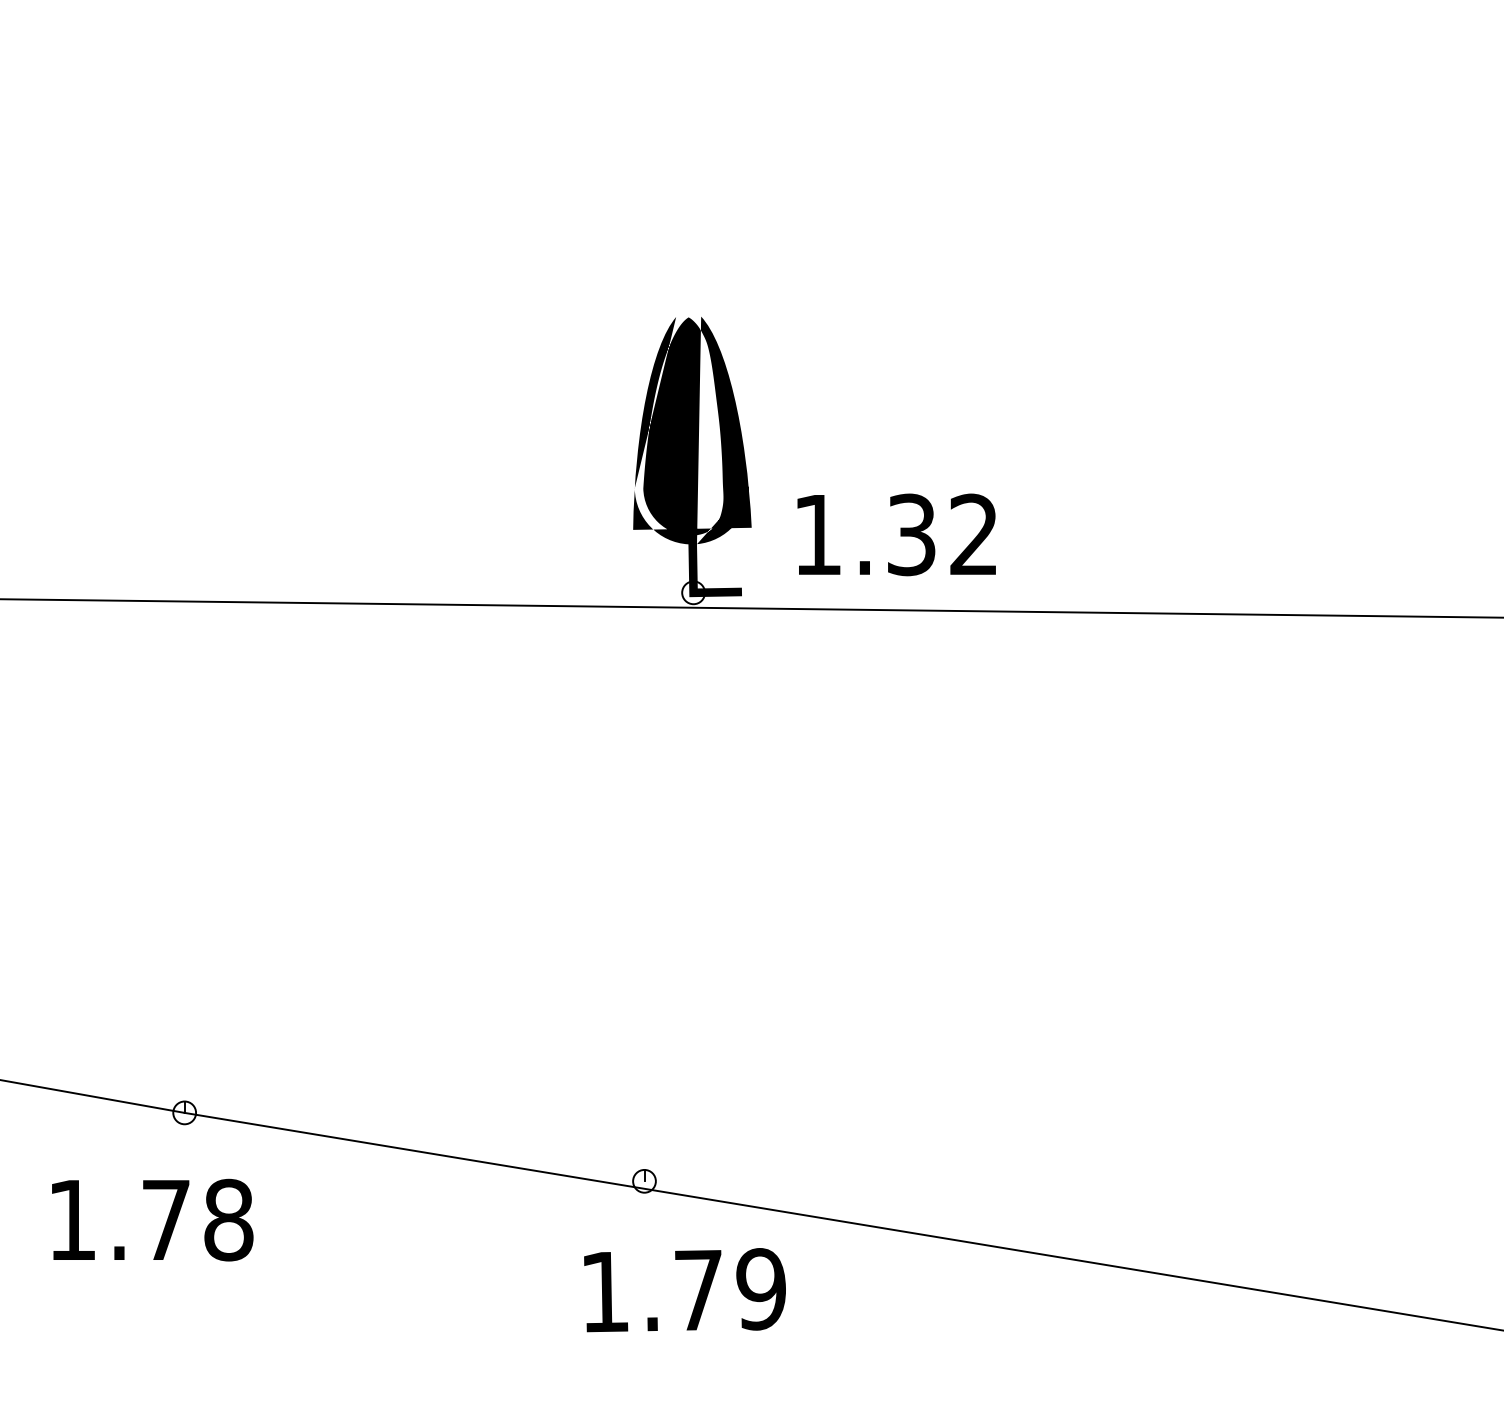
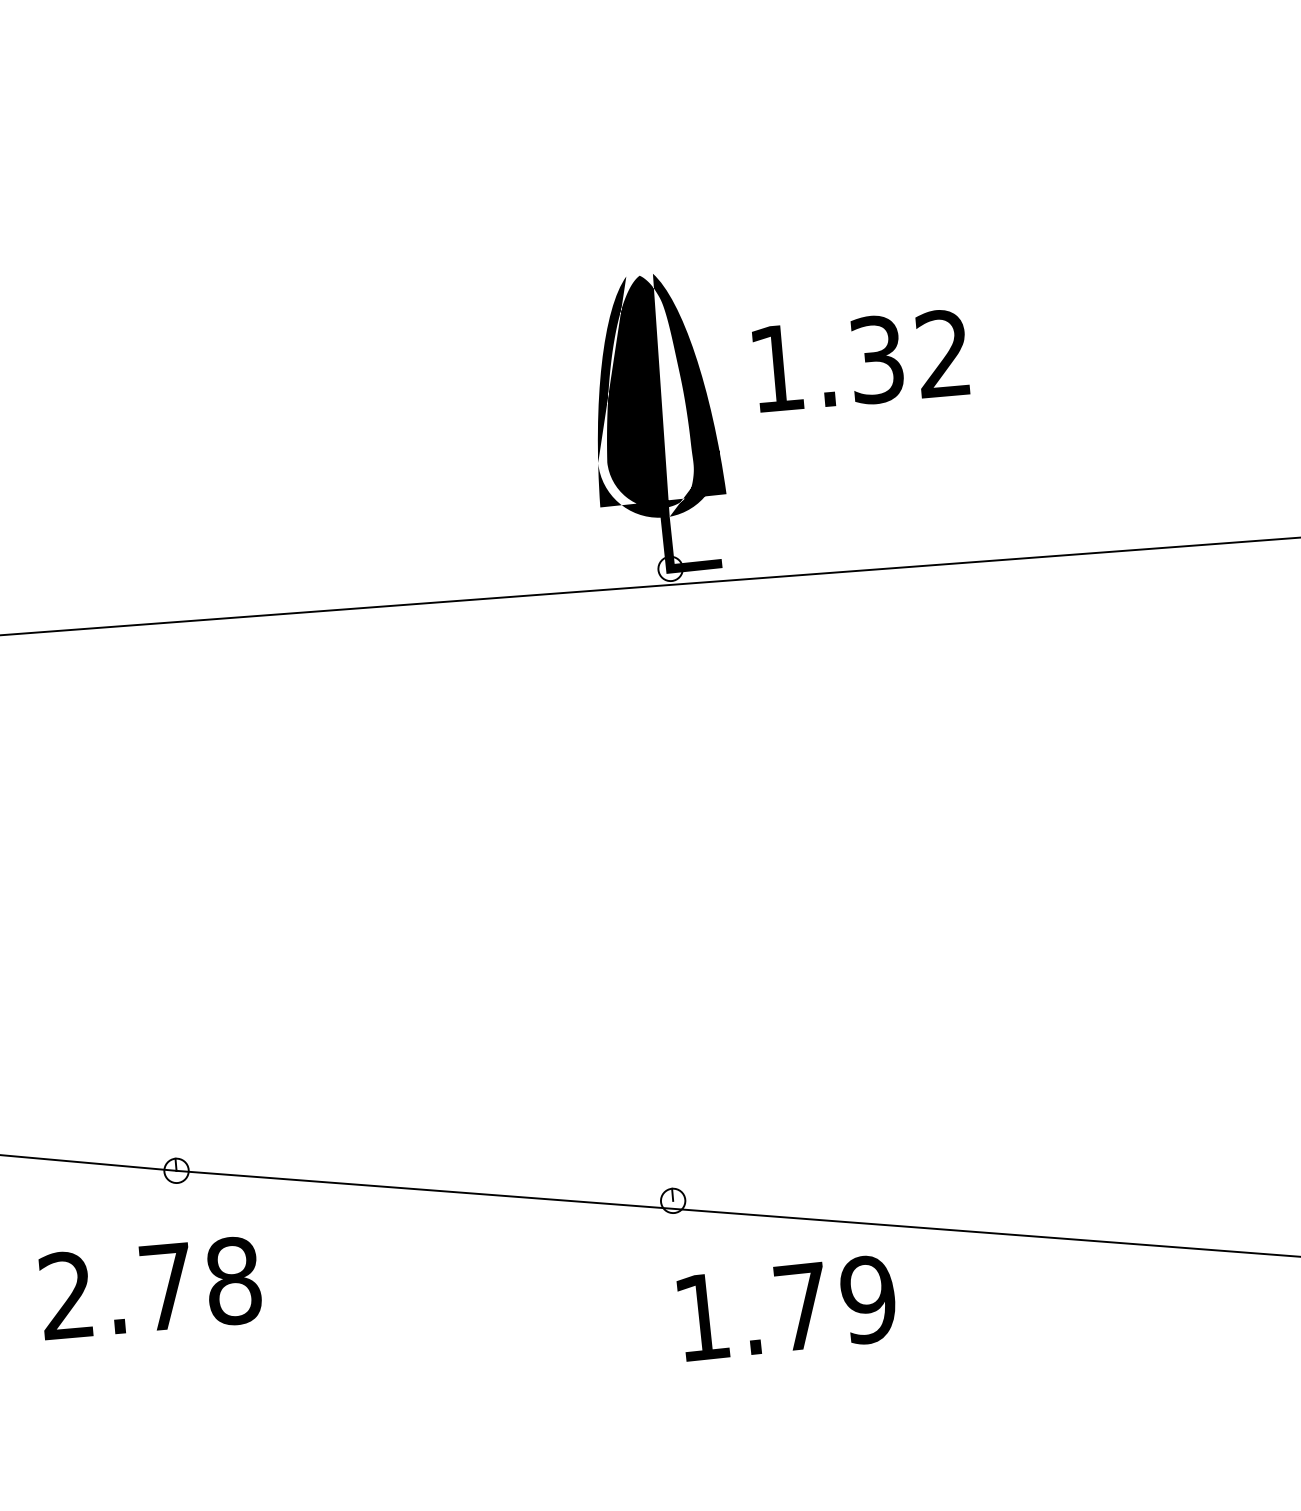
text: (896, 534) -> (860, 360), moved
text: (71, 1218) -> (65, 1293), 1.78 -> 2.78
text: (684, 1290) -> (786, 1308), moved

